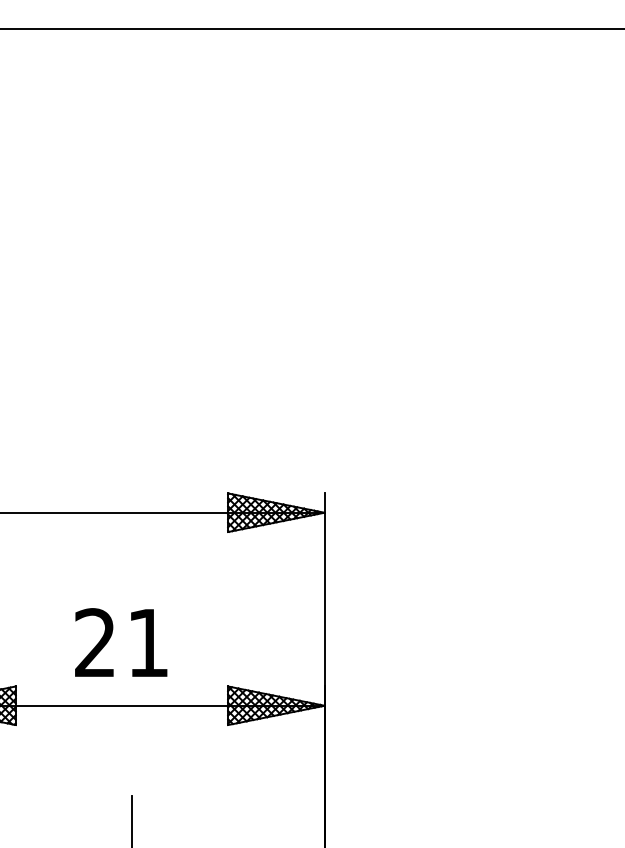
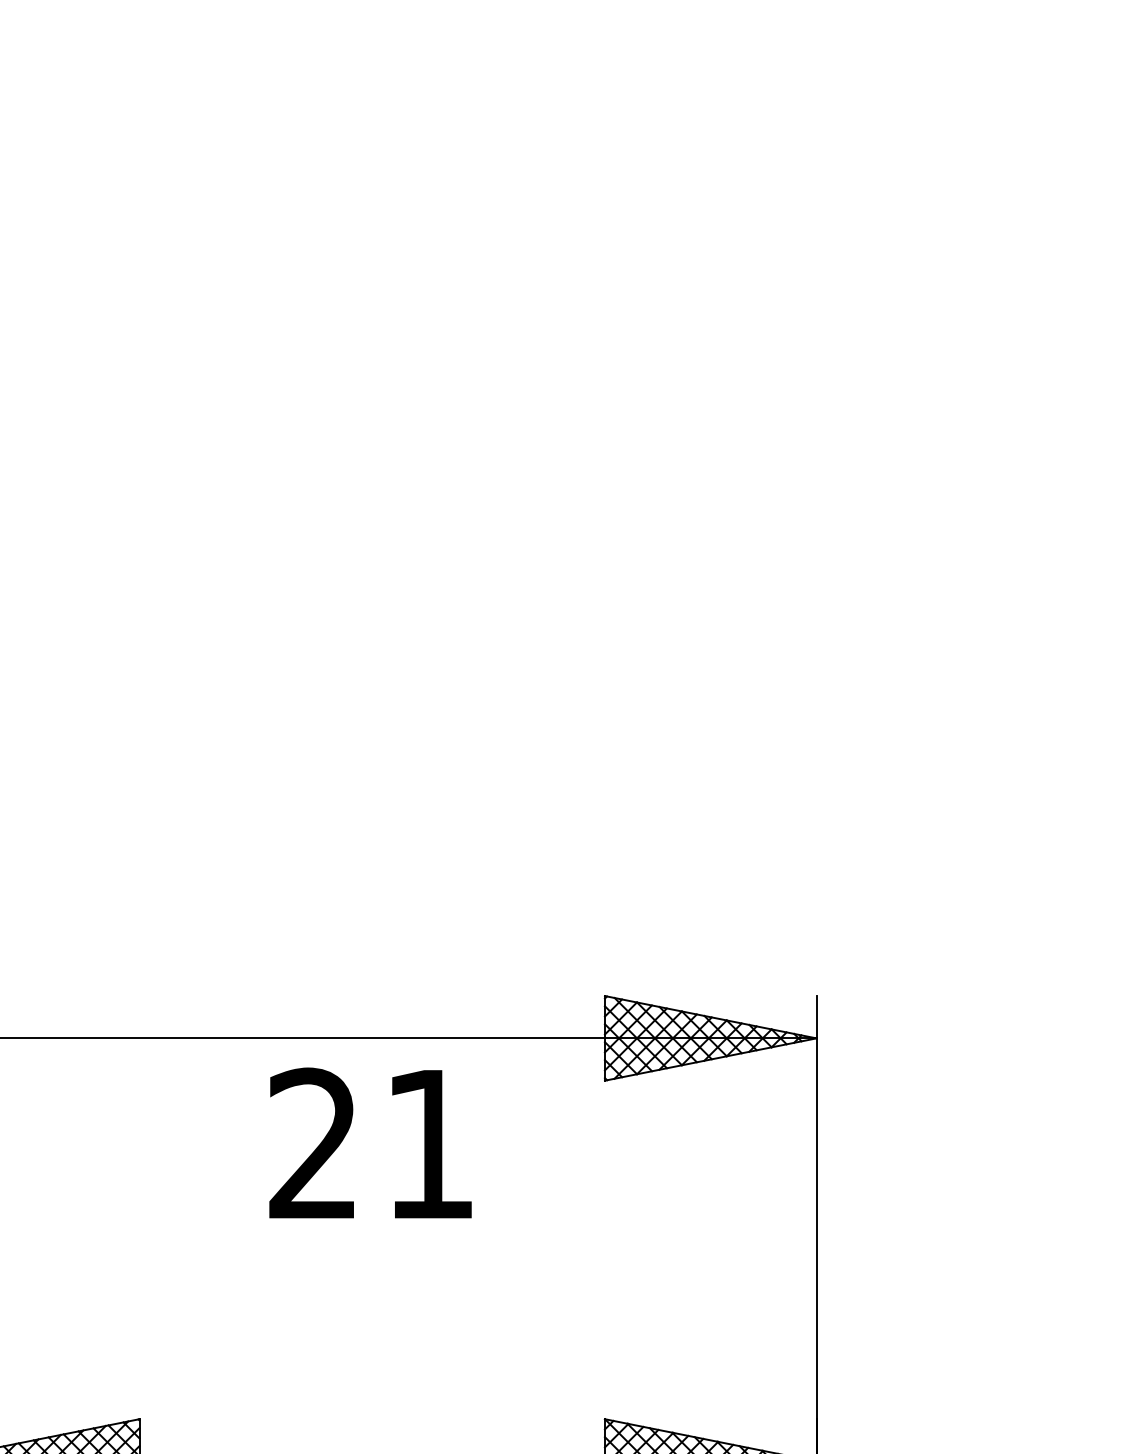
text: (121, 642) -> (371, 1143), moved

